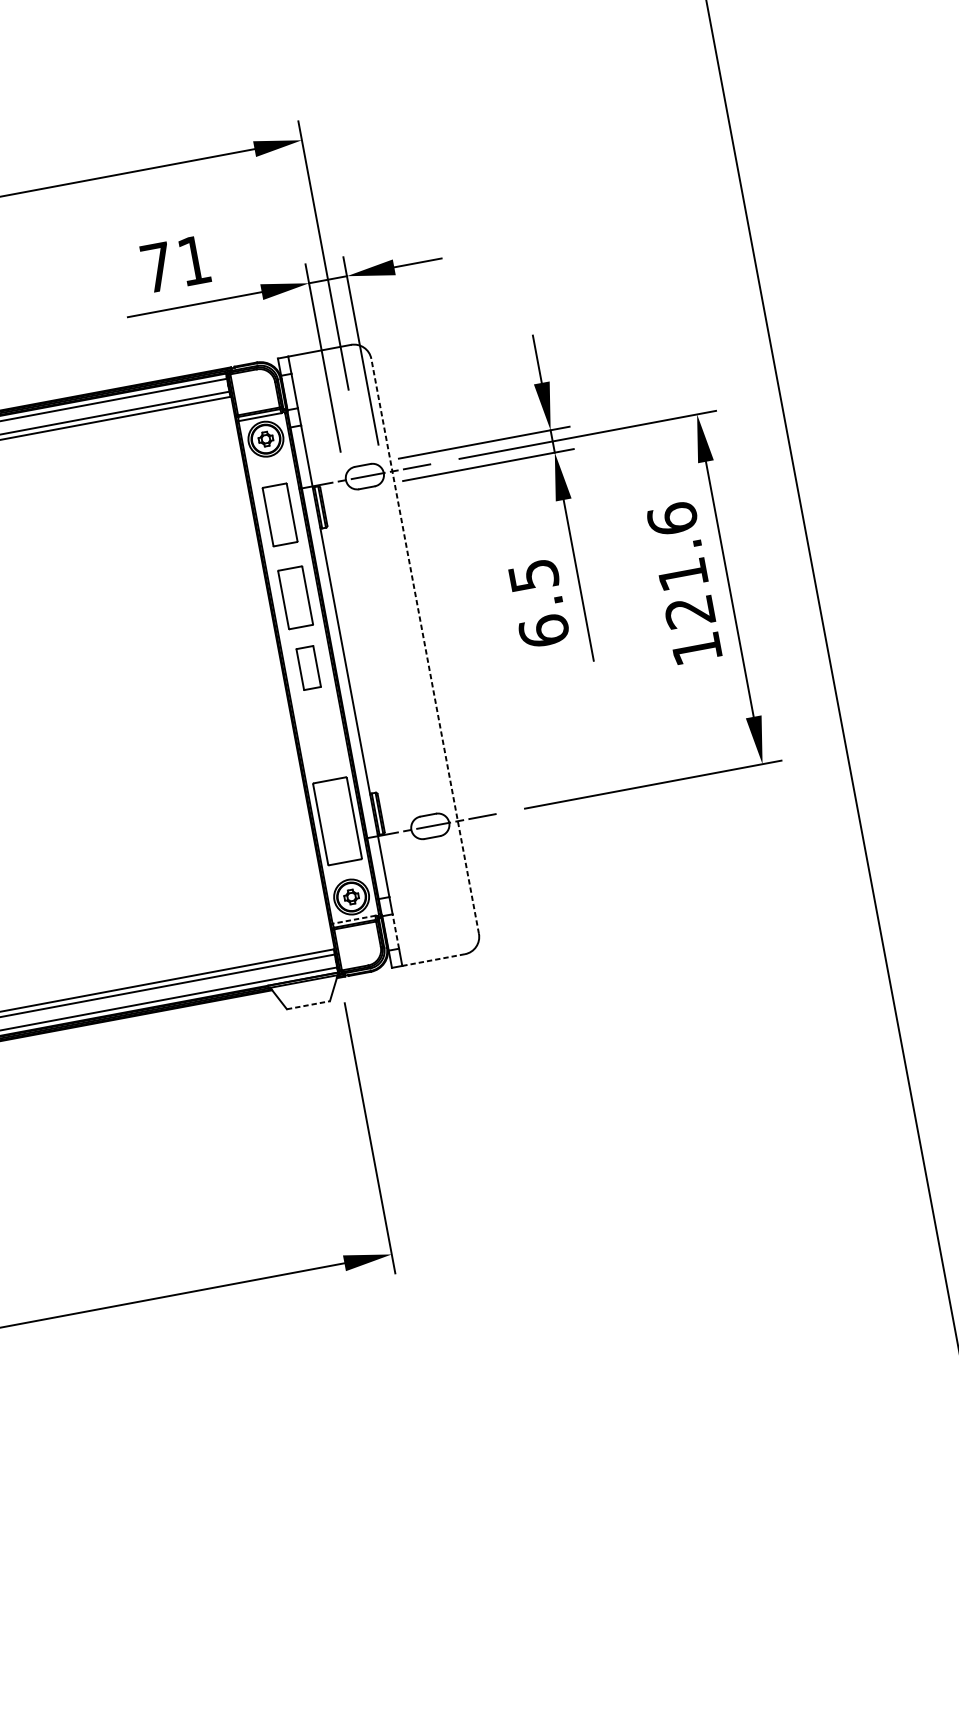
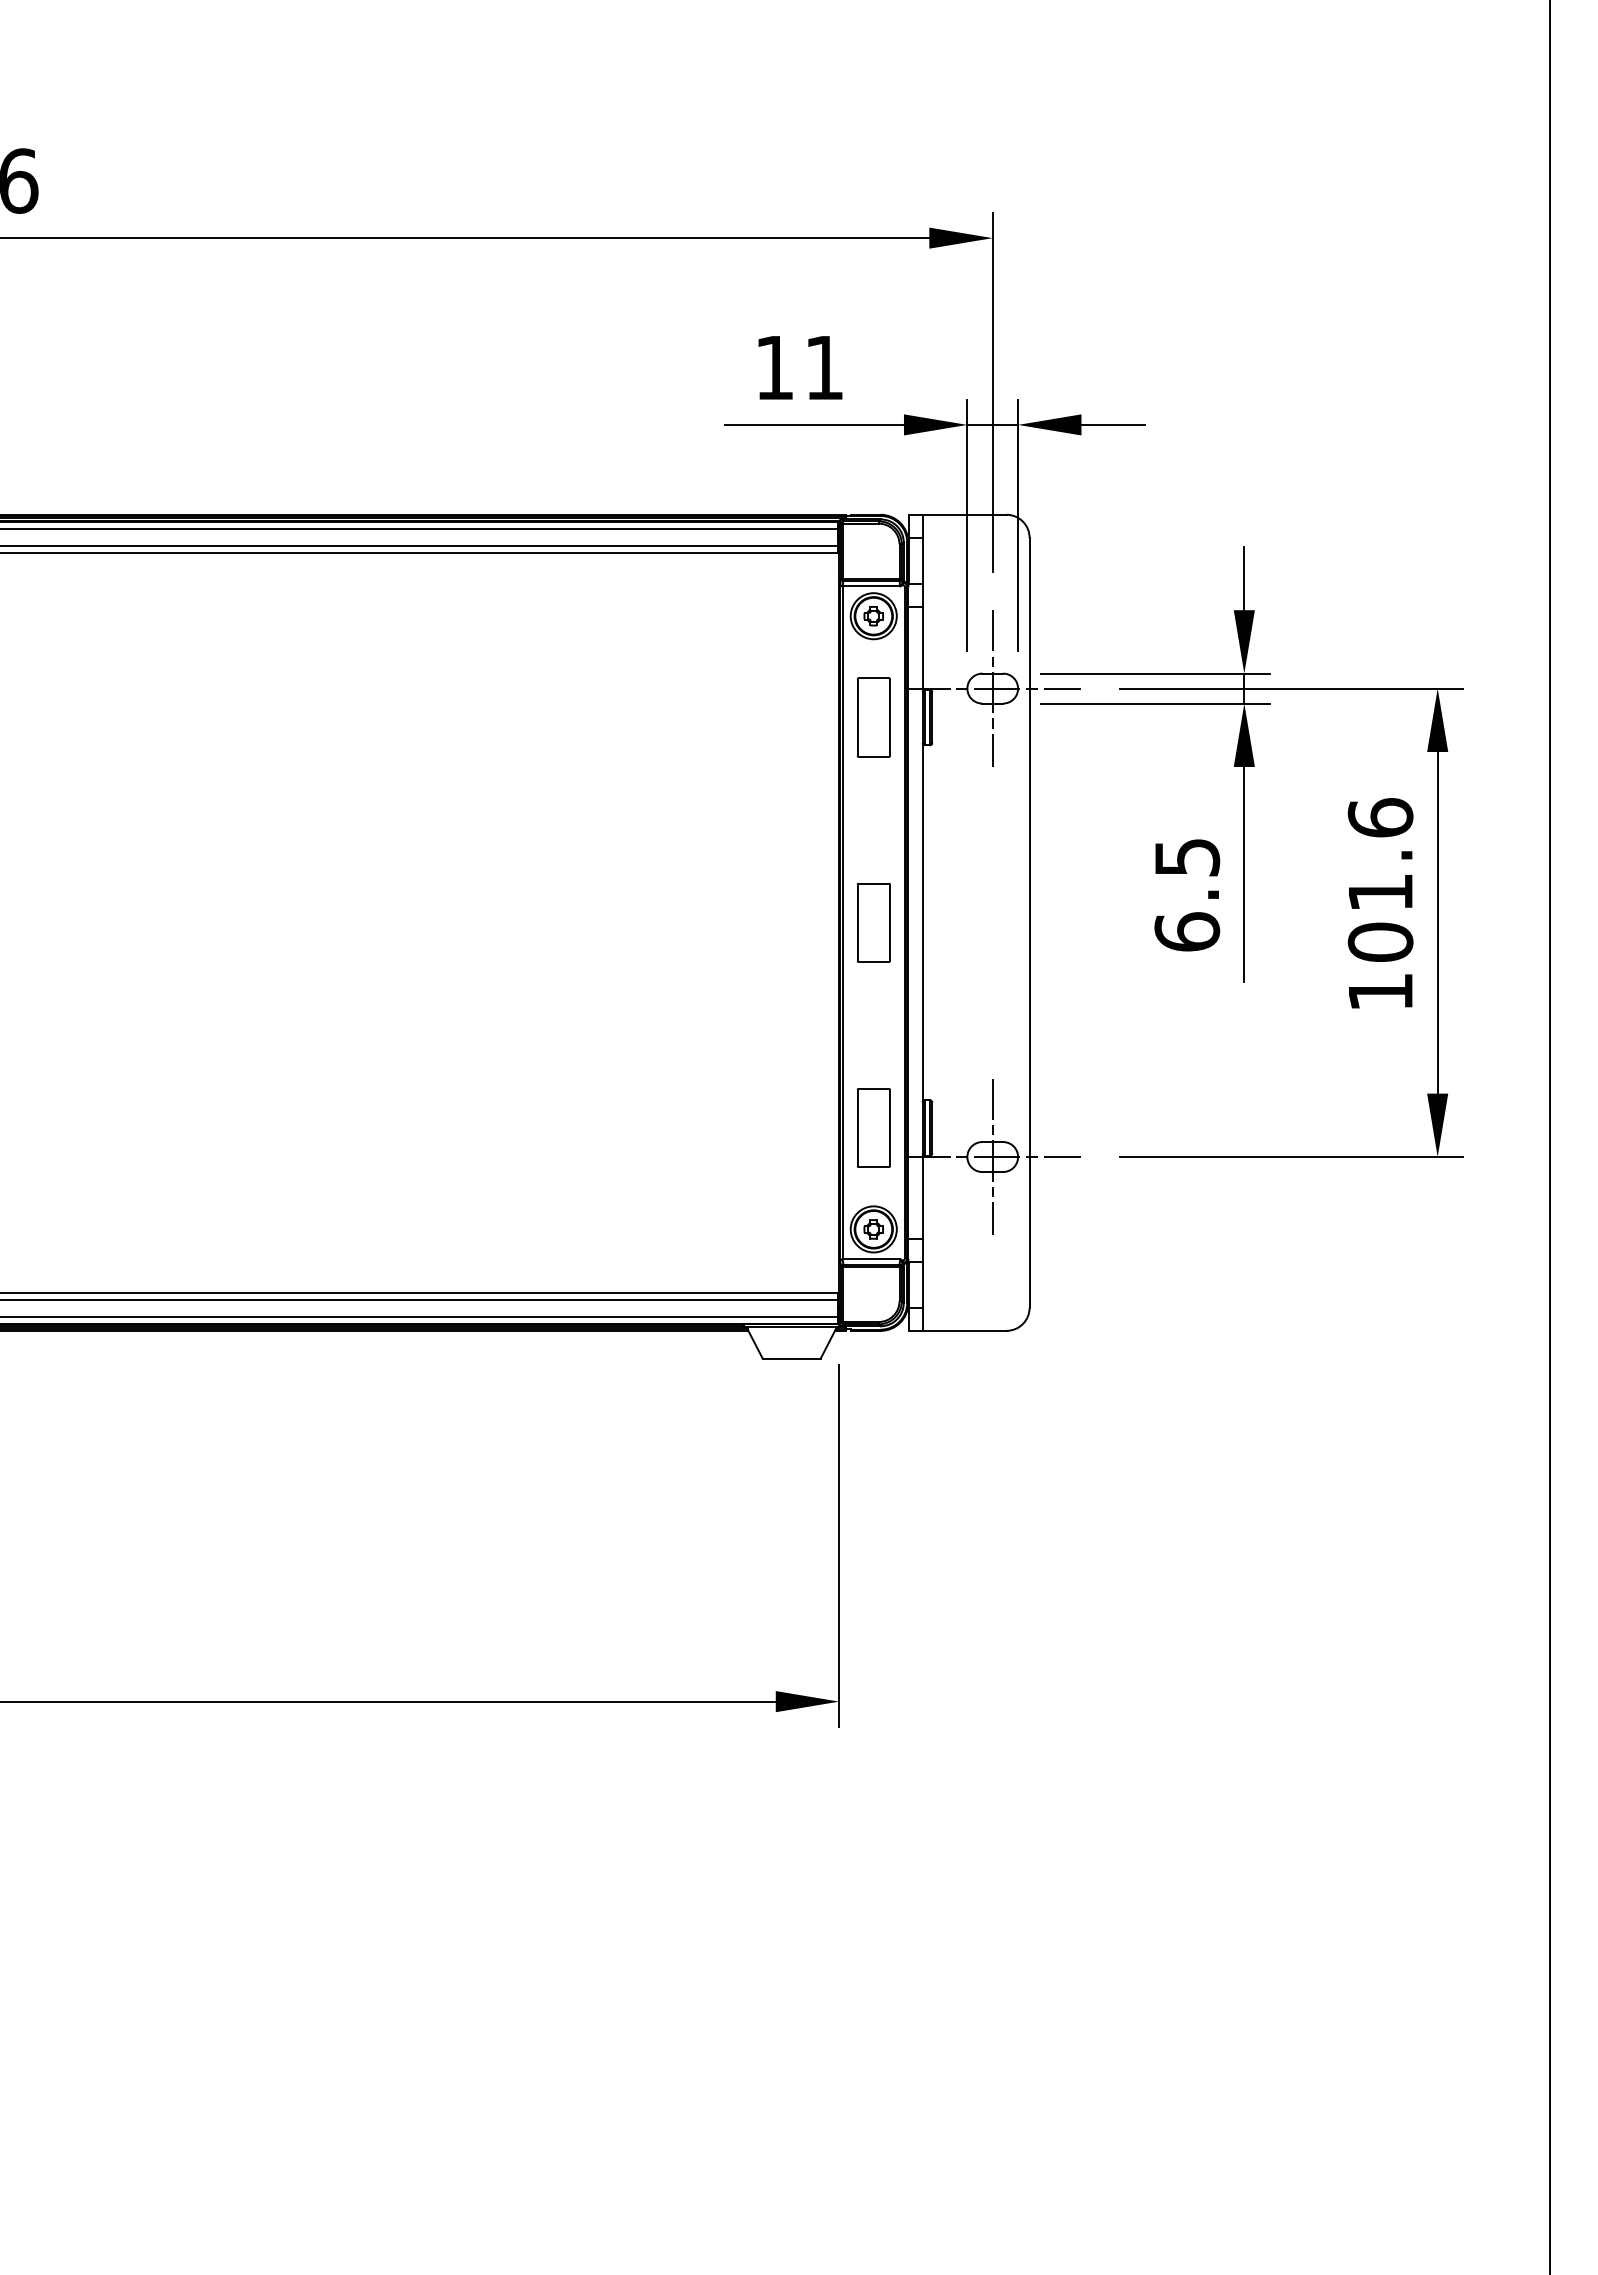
text: (157, 267) -> (774, 367), 71 -> 11
line: (364, 476) -> (992, 688), added
part: (295, 597) -> (873, 828), removed
text: (689, 611) -> (1380, 941), 121.6 -> 101.6
line: (425, 646) -> (1029, 922), dashed -> solid
part: (308, 667) -> (873, 922), size x1.43
part: (337, 820) -> (873, 1127), size x0.71
line: (430, 826) -> (992, 1156), added
line: (354, 919) -> (871, 1259), dashed -> solid
line: (395, 931) -> (922, 1284), dashed -> solid
line: (433, 959) -> (964, 1330), dashed -> solid
line: (308, 1004) -> (791, 1358), dashed -> solid

